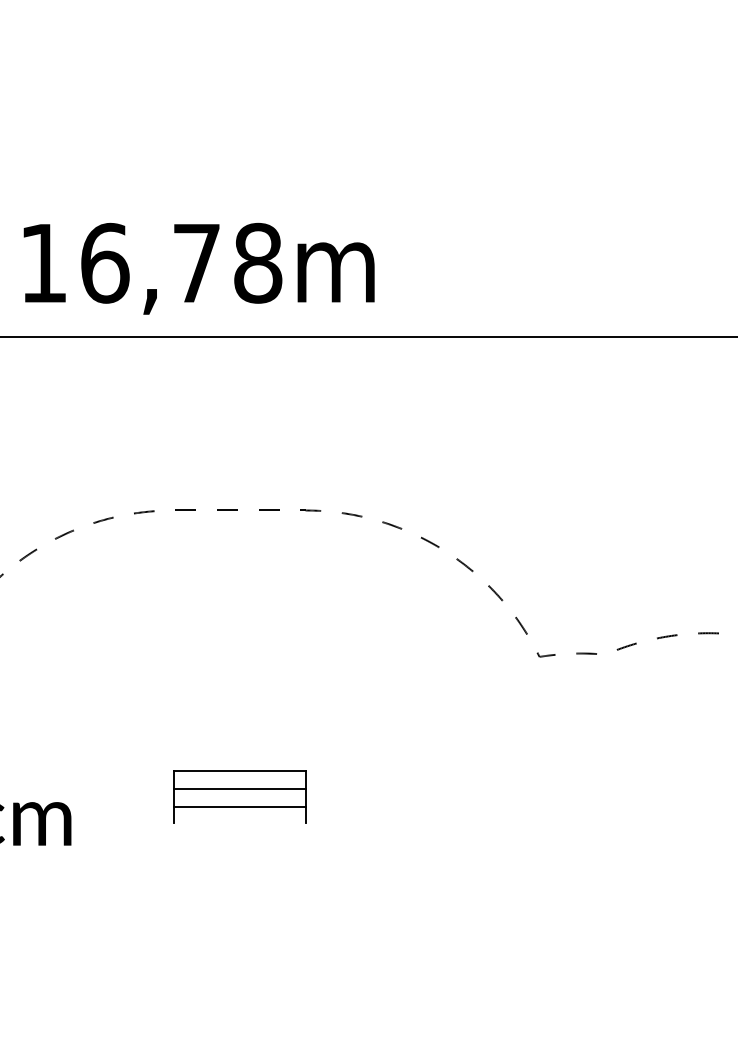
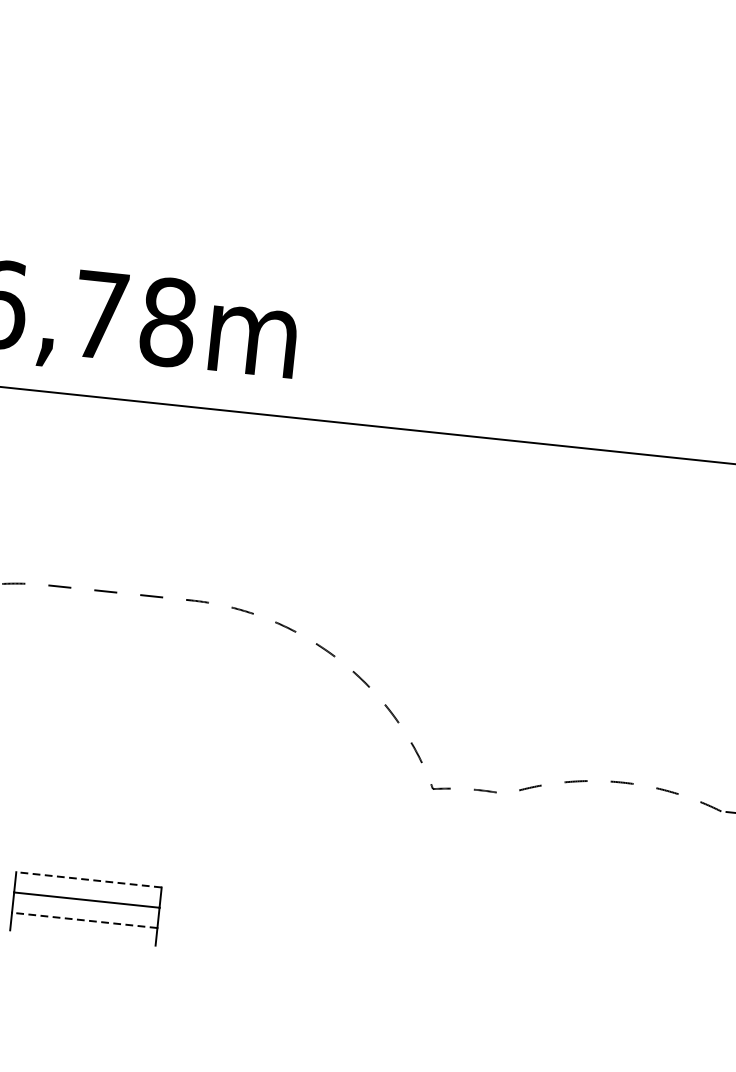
line: (239, 770) -> (88, 879), solid -> dashed
line: (239, 807) -> (84, 920), solid -> dashed

